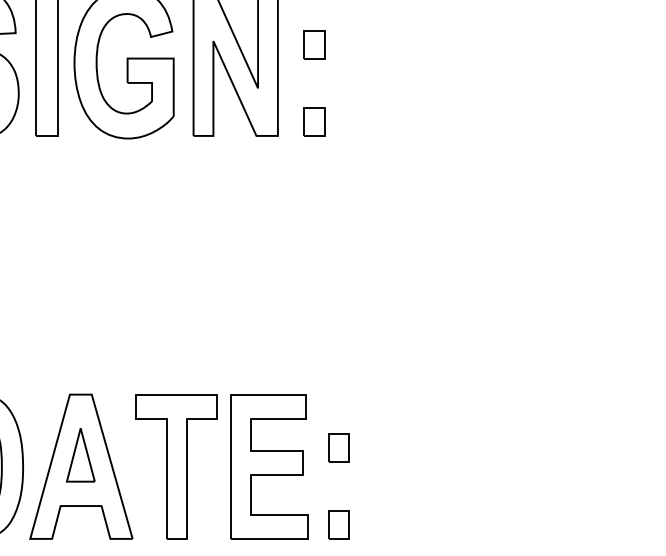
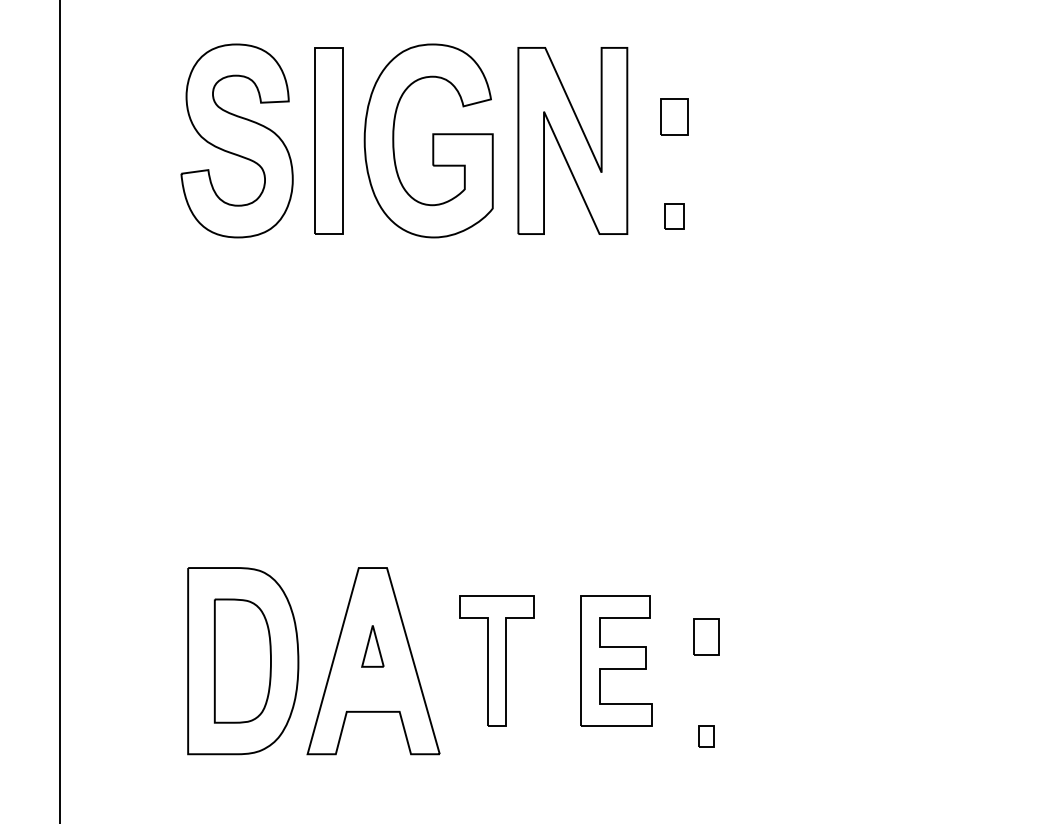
part: (314, 121) -> (674, 215), size x0.7
part: (80, 455) -> (372, 646), size x0.6
part: (176, 466) -> (496, 660), size x0.7
part: (269, 466) -> (616, 660), size x0.7
part: (339, 525) -> (706, 736), size x0.6

